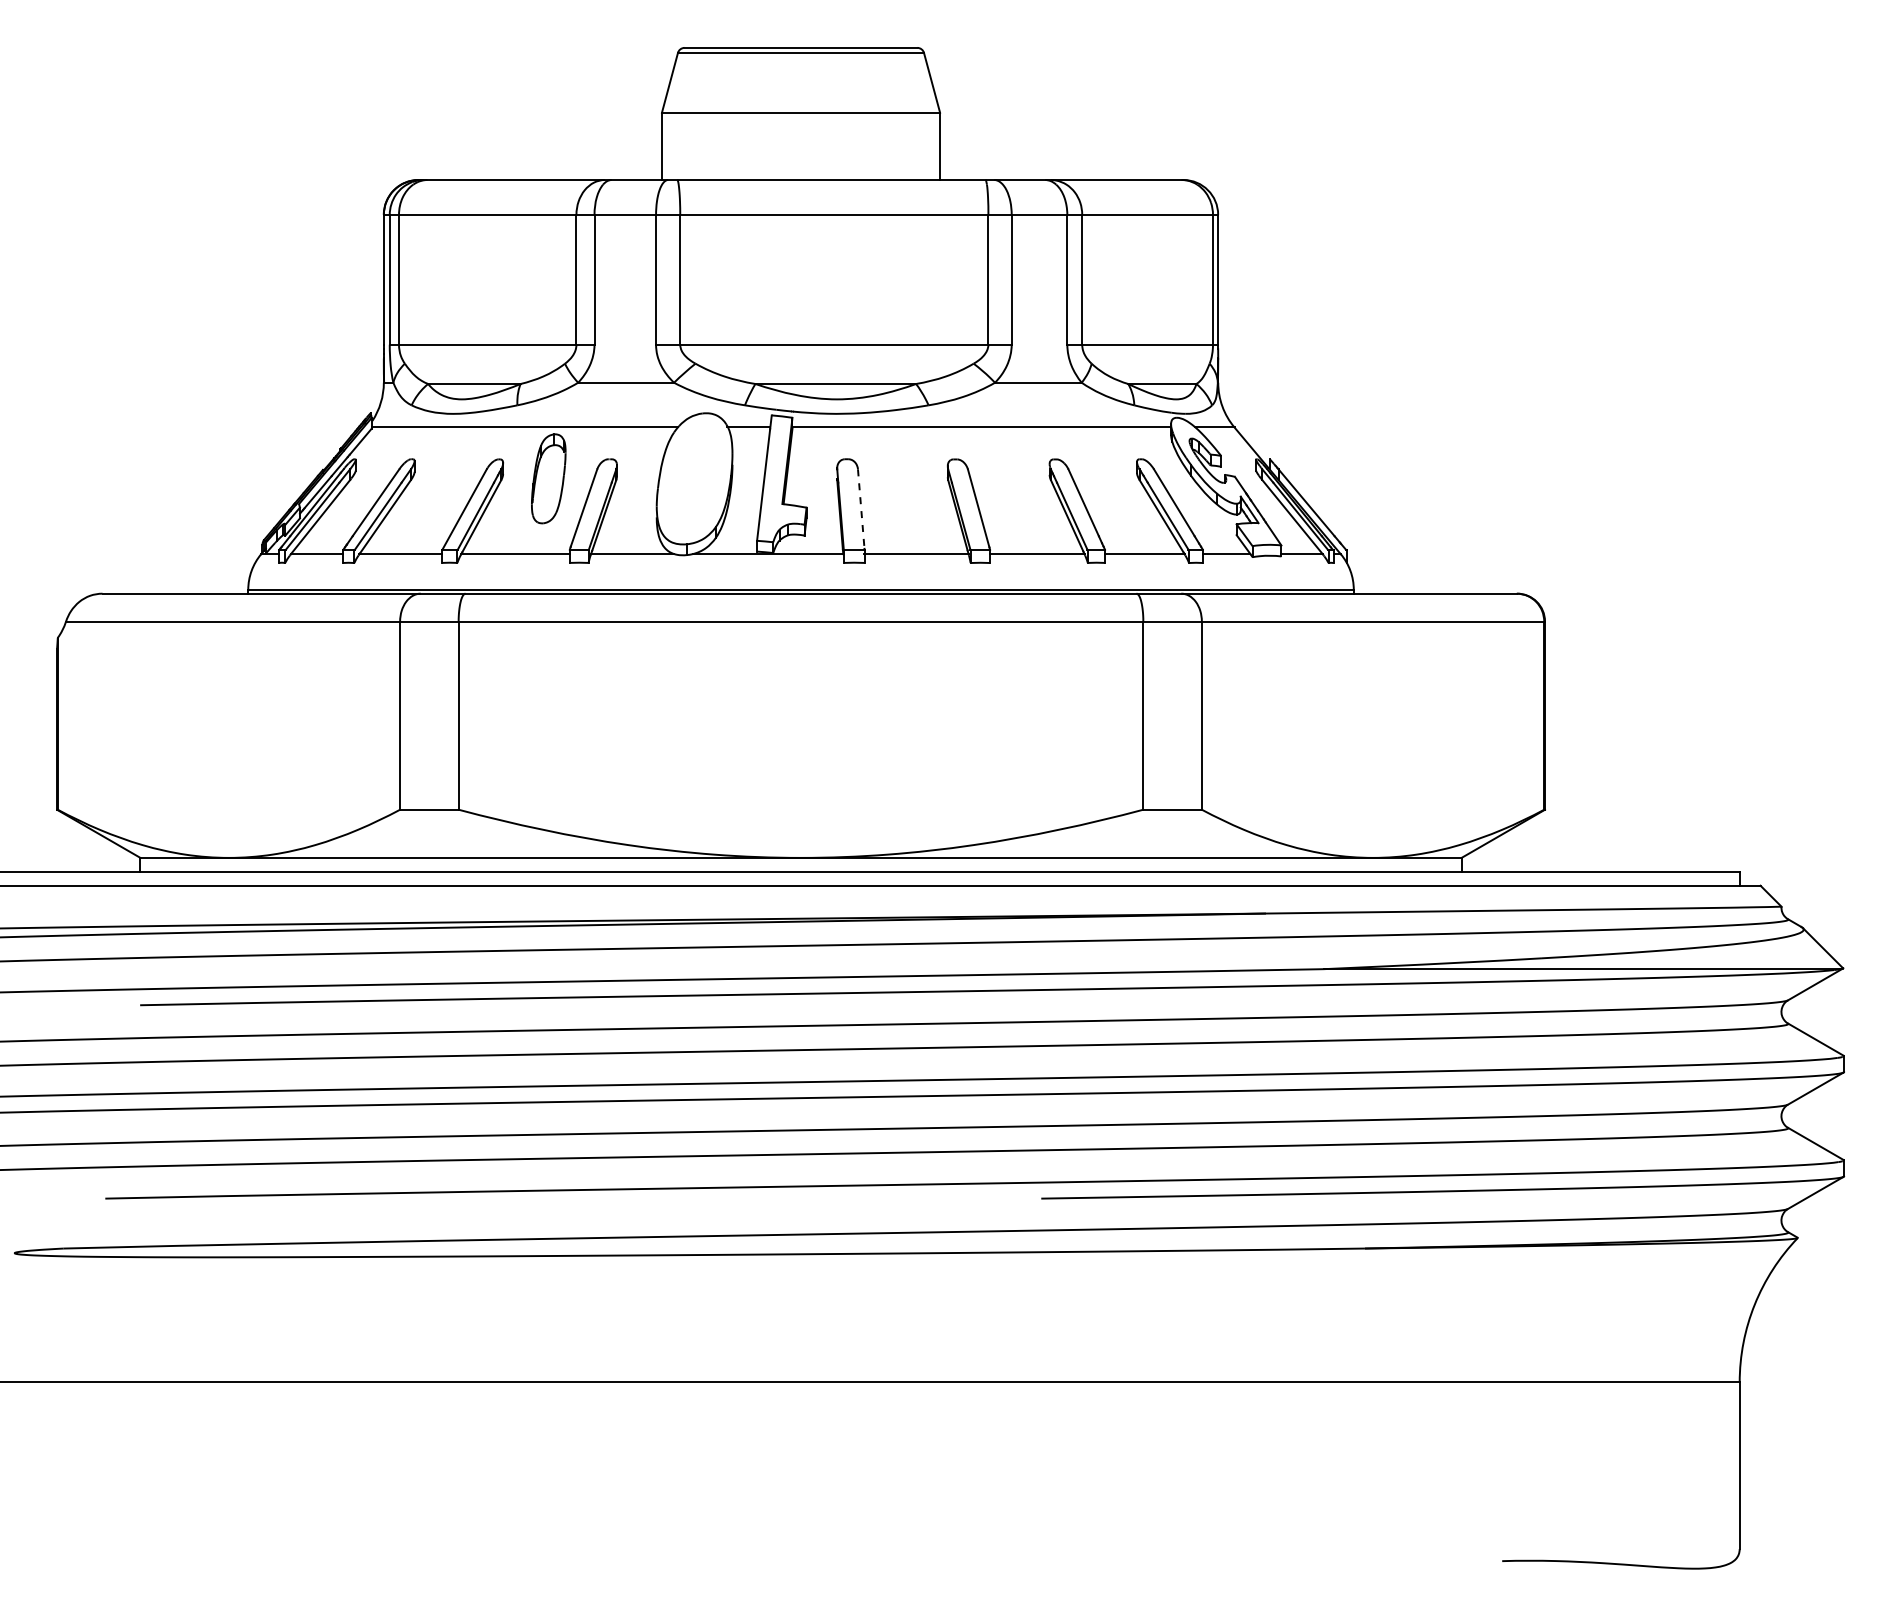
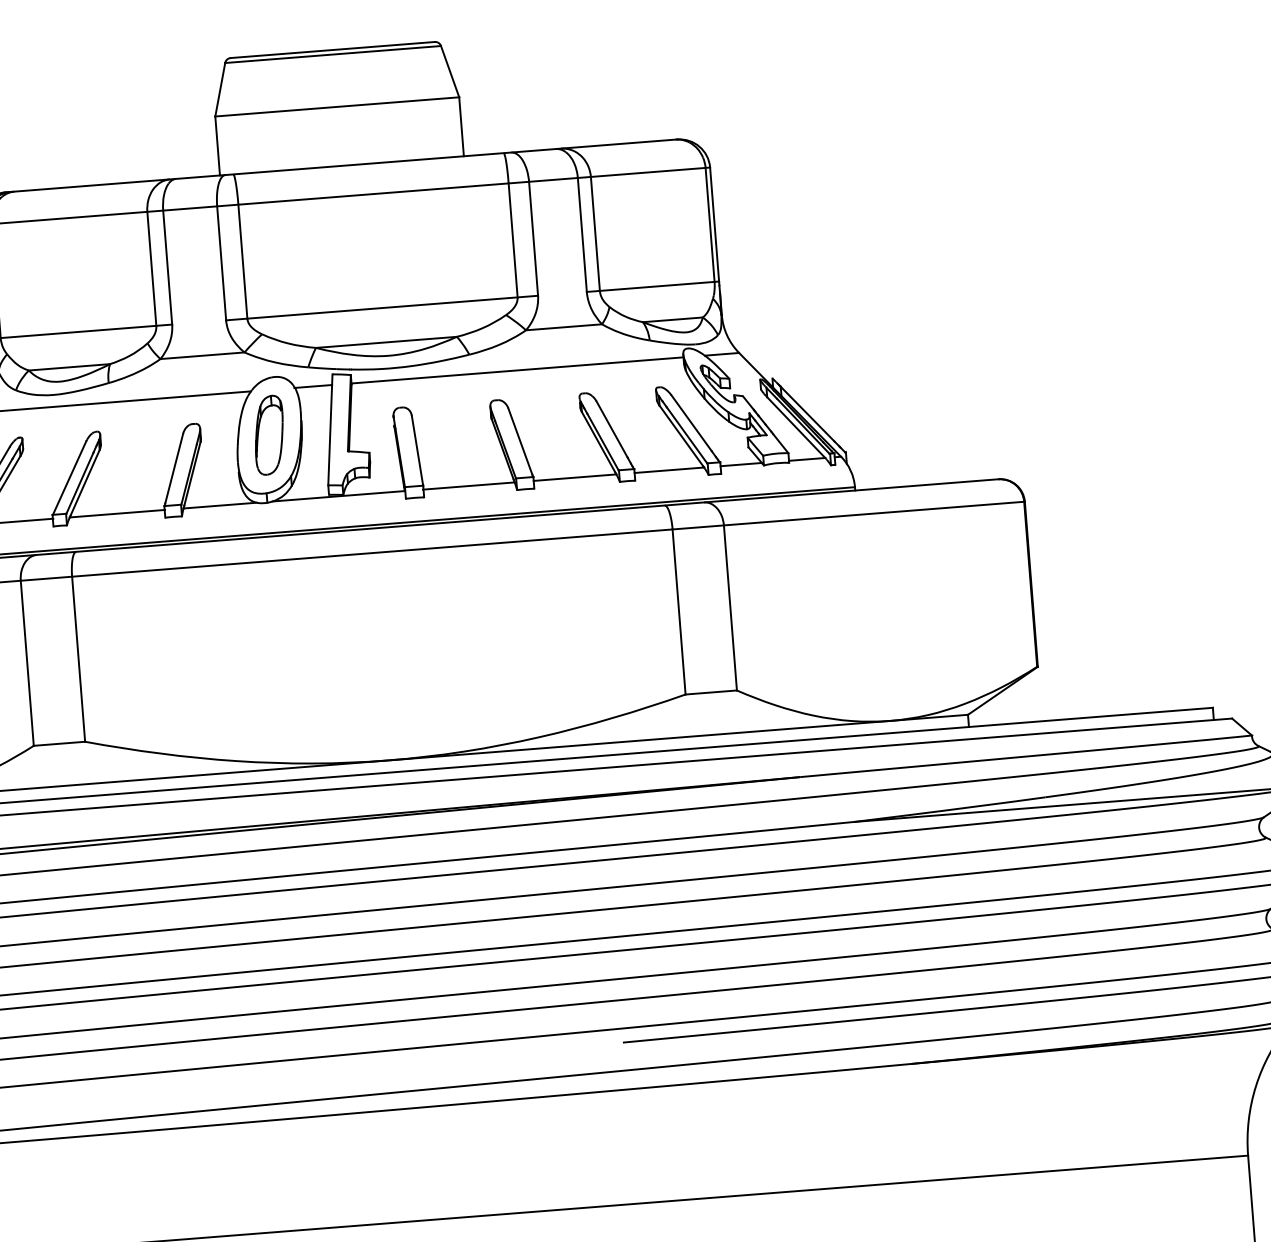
part: (548, 478) -> (269, 435), moved
line: (861, 509) -> (417, 450), dashed -> solid

